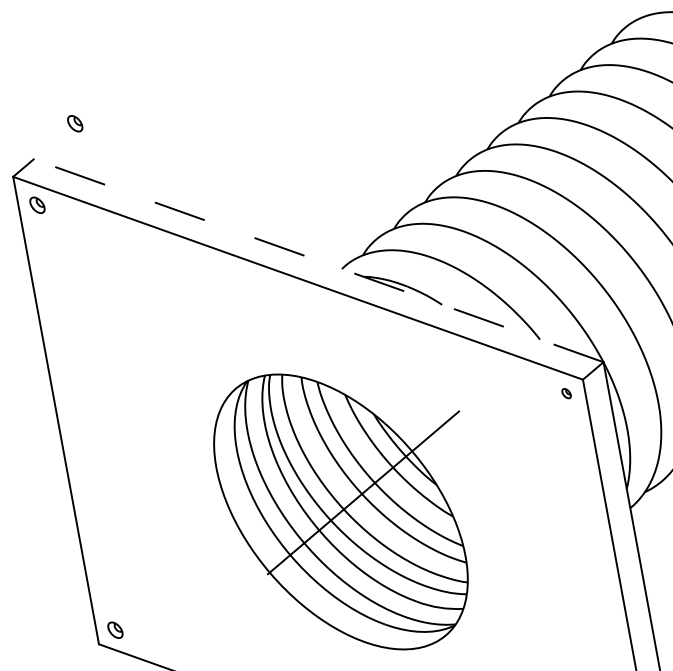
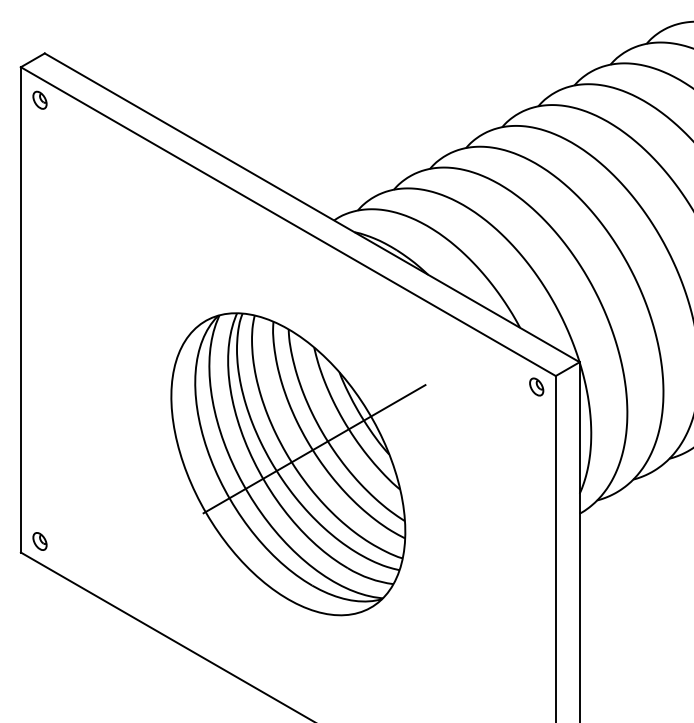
part: (74, 123) -> (92, 24), removed
line: (318, 260) -> (312, 207), dashed -> solid
part: (566, 393) -> (536, 386), size x1.67

